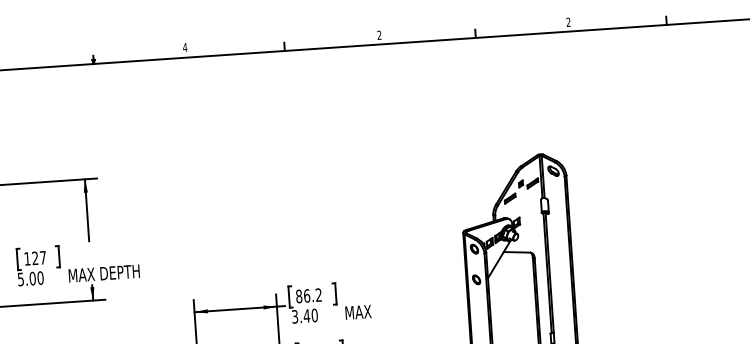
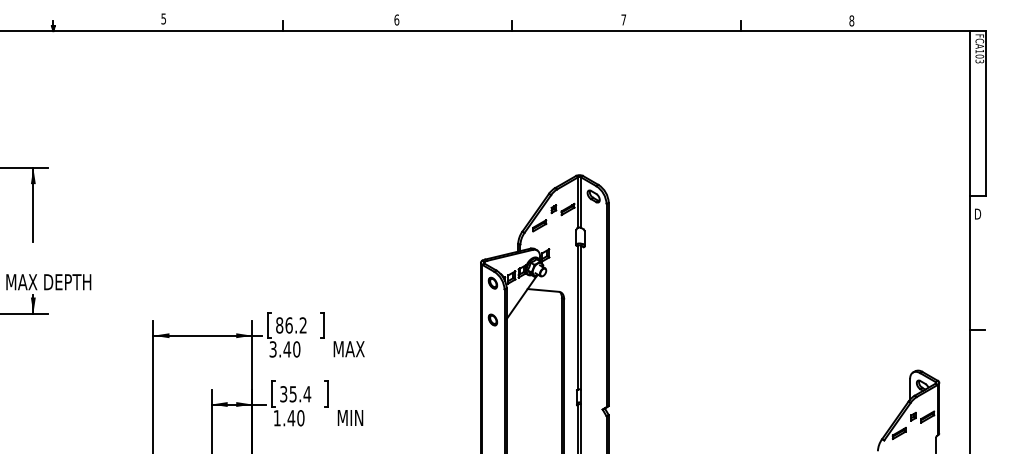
text: (568, 21) -> (623, 19), 2 -> 7
text: (379, 34) -> (396, 19), 2 -> 6
text: (184, 47) -> (163, 18), 4 -> 5

